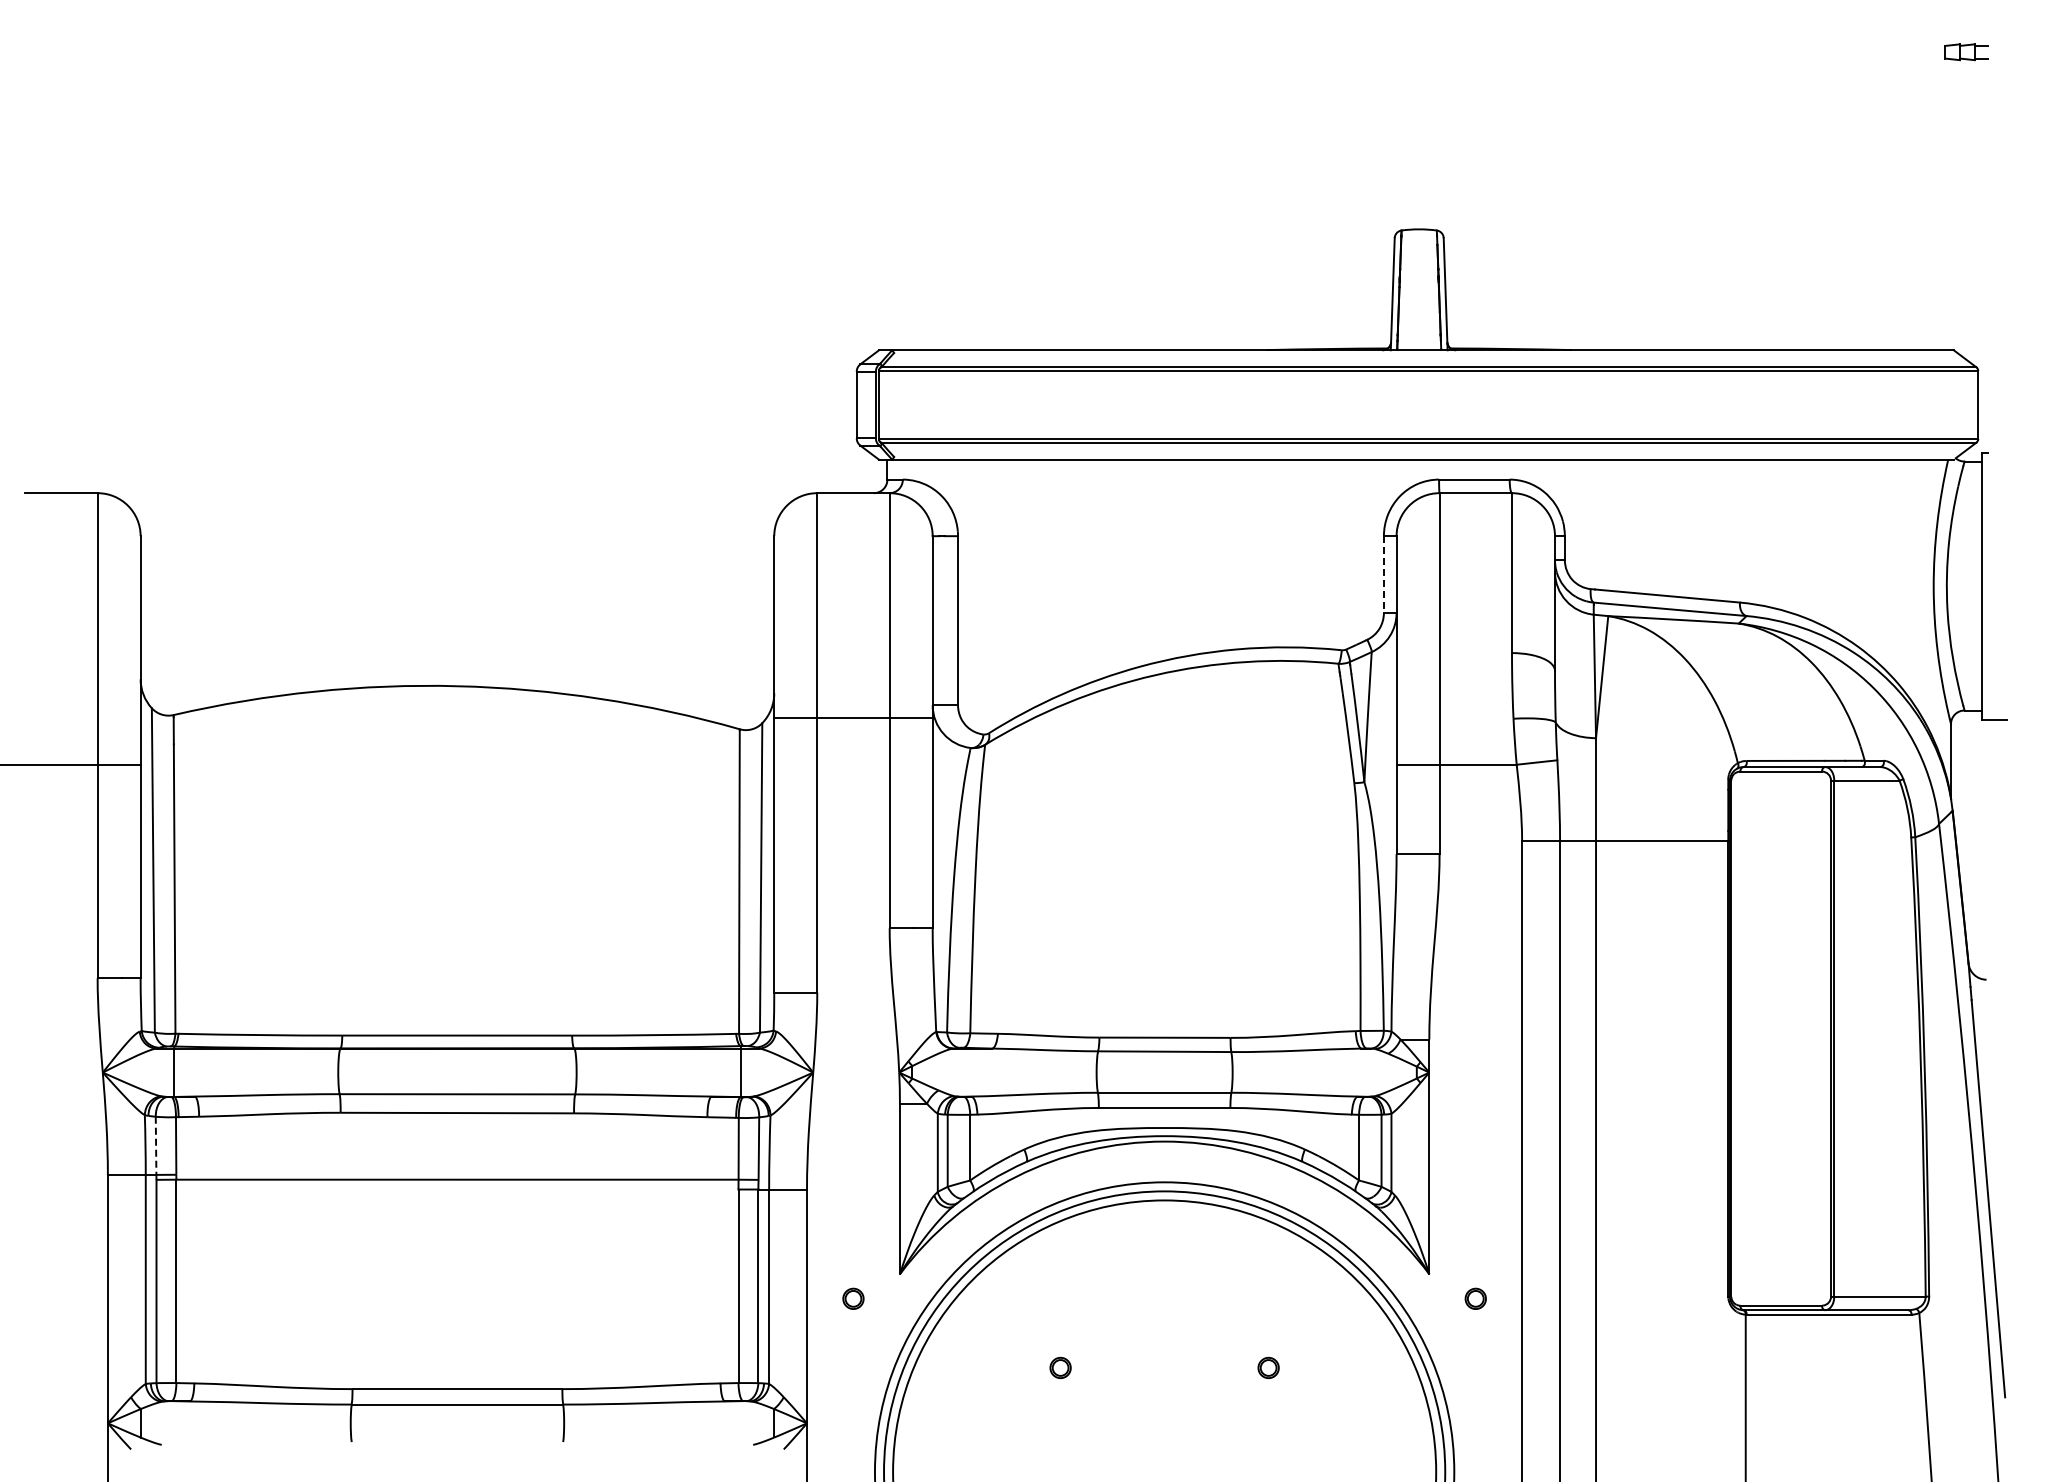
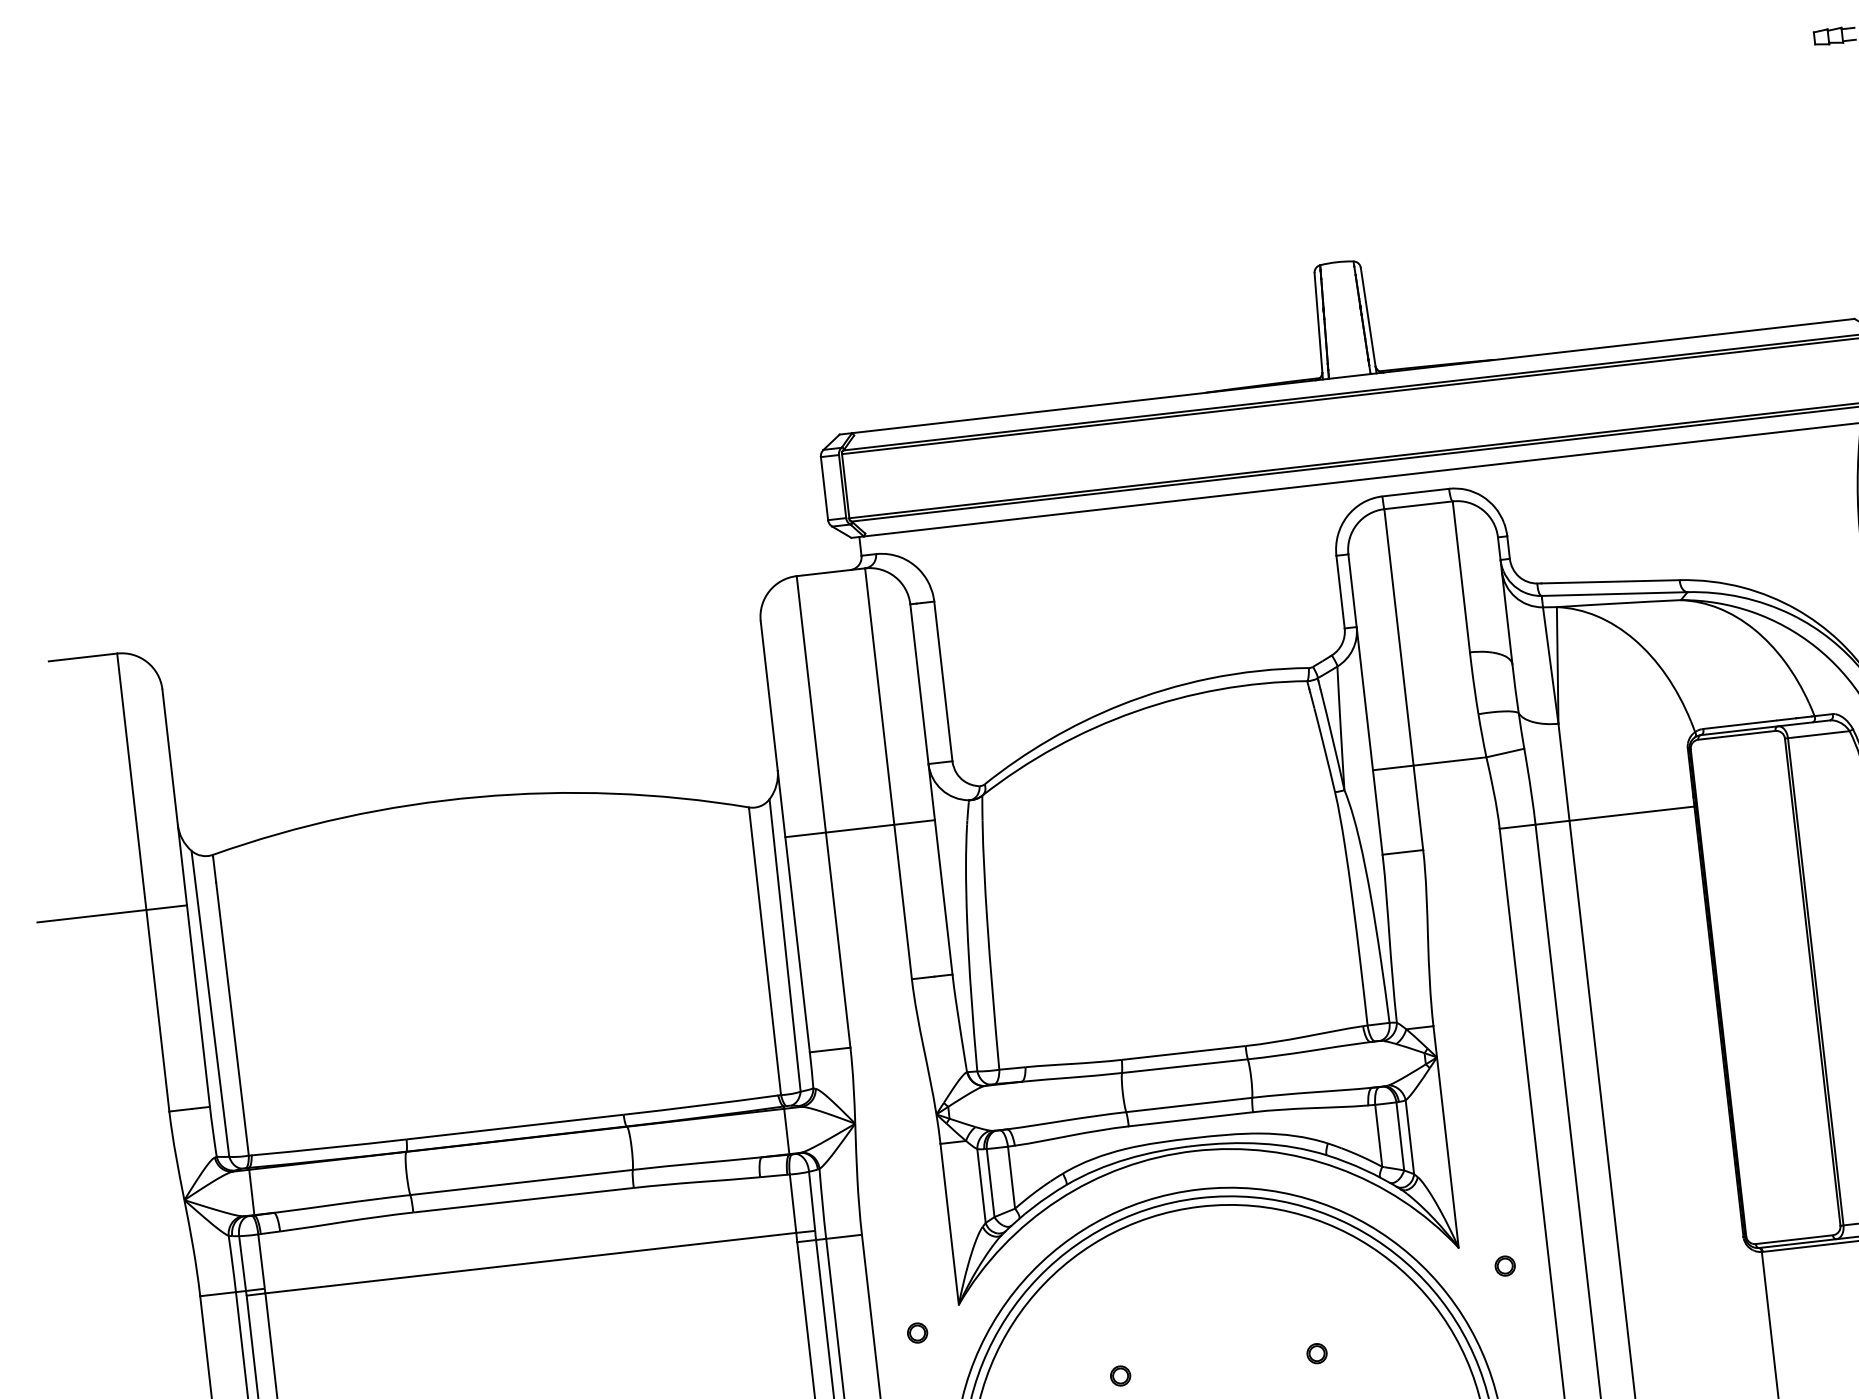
line: (1383, 575) -> (1340, 592), dashed -> solid
line: (853, 717) -> (860, 828), moved
line: (156, 1146) -> (243, 1264), dashed -> solid

